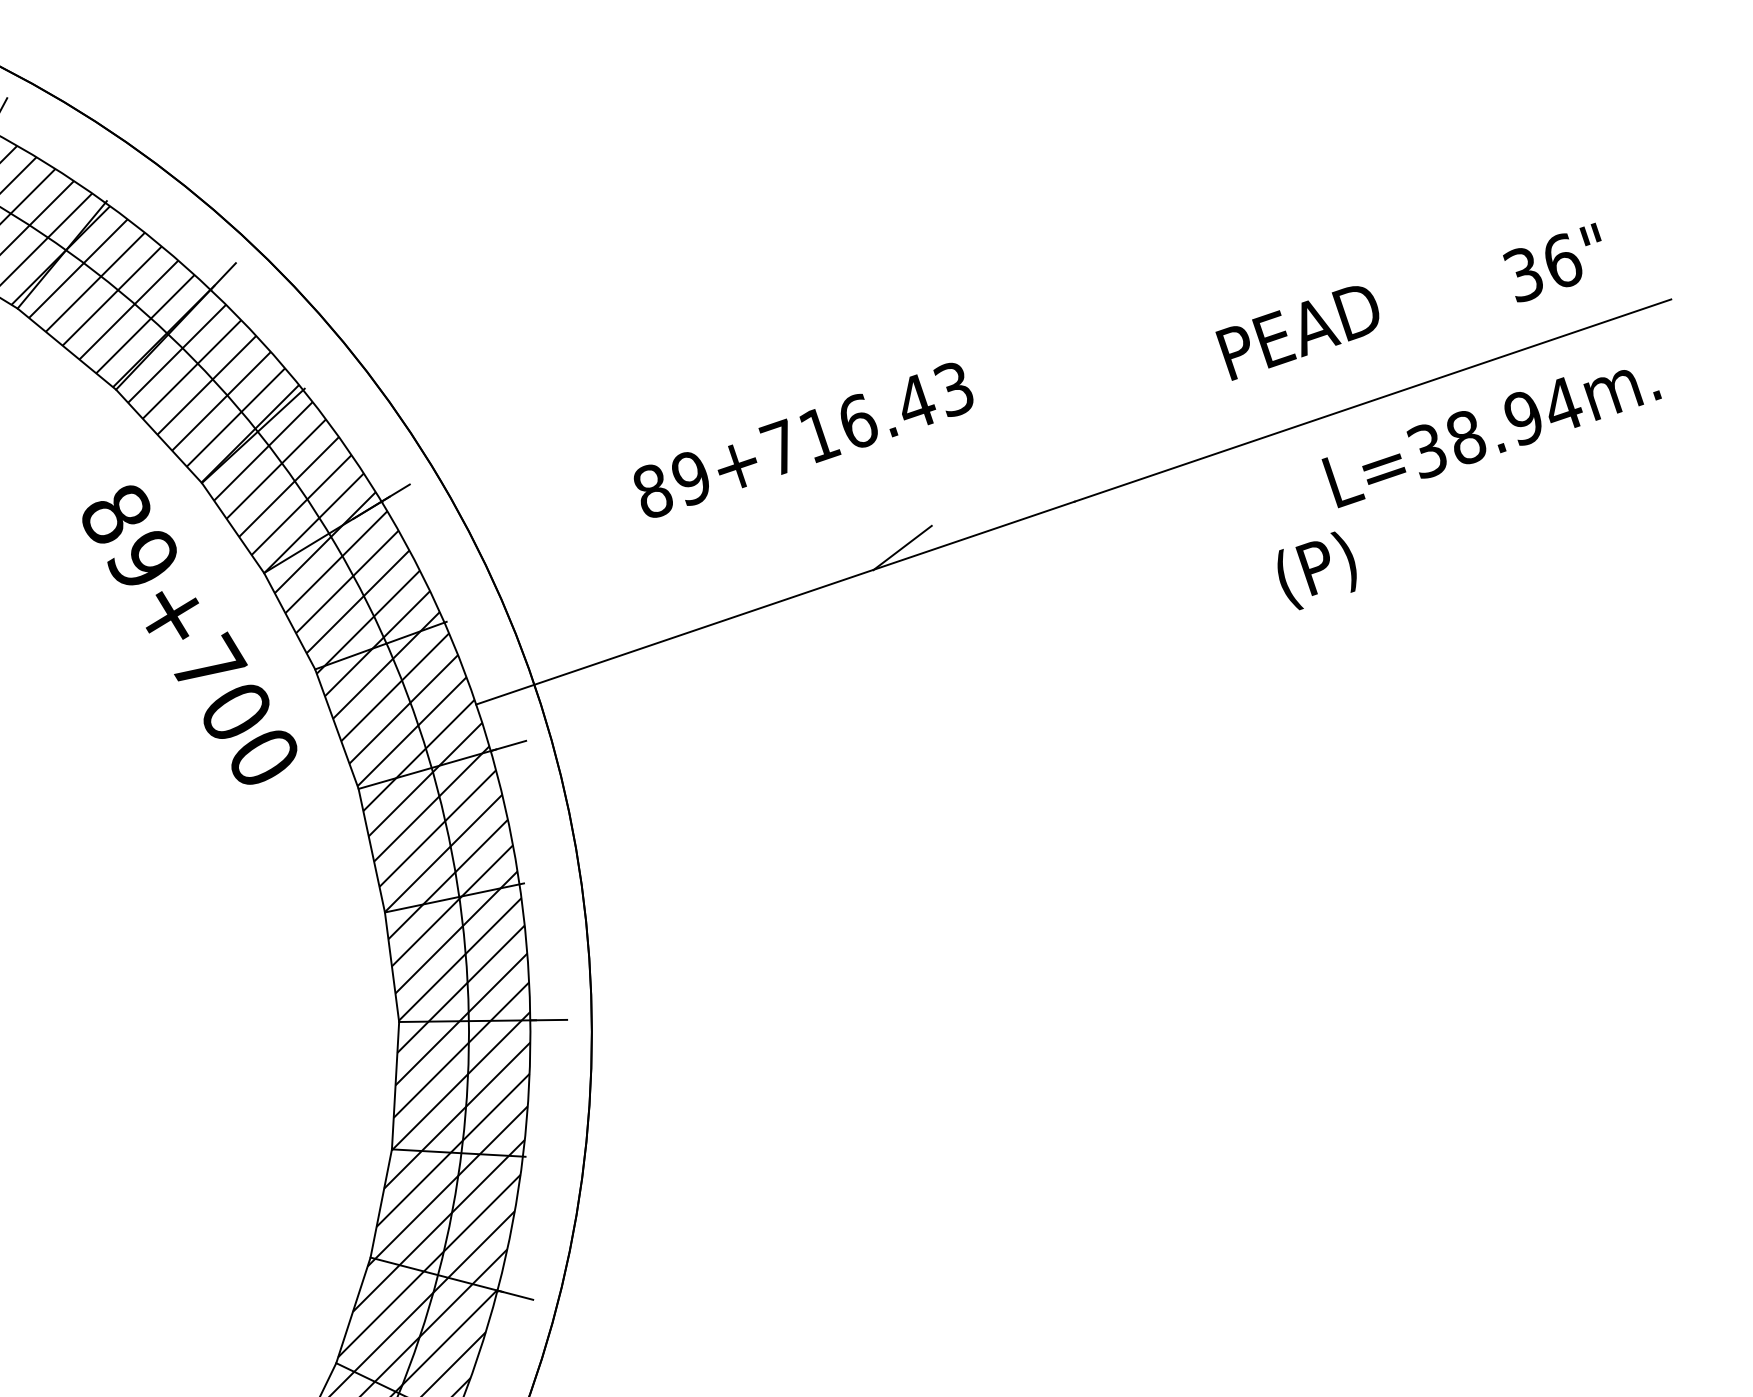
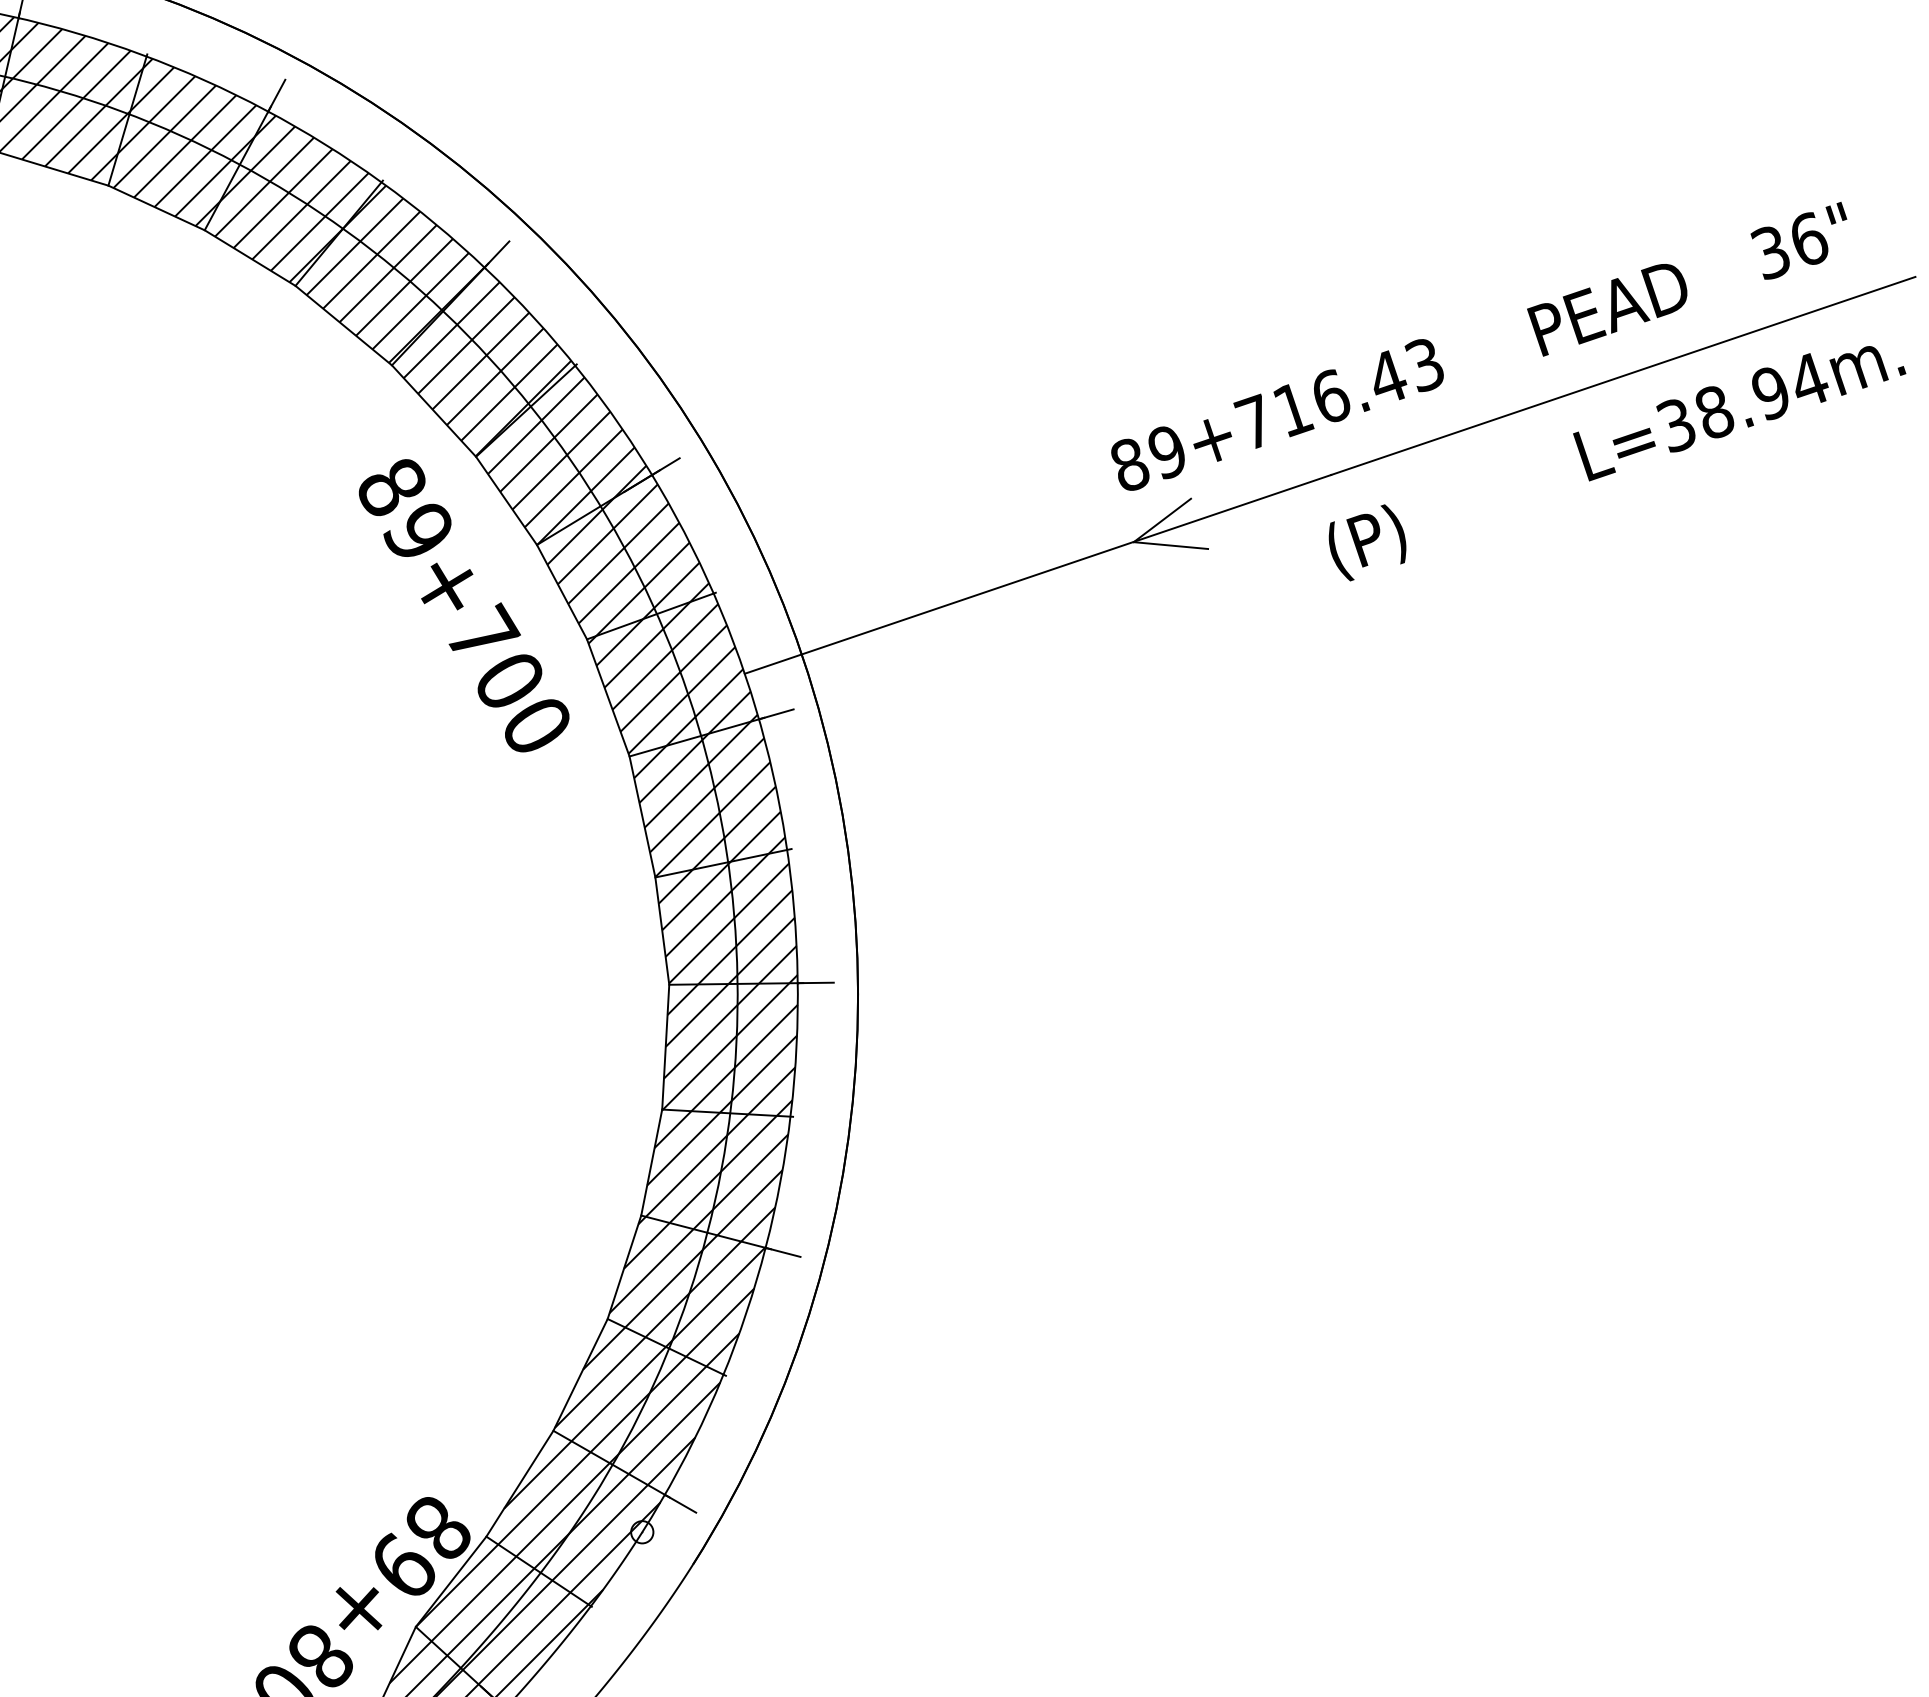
text: (1297, 333) -> (1607, 310), moved
text: (803, 439) -> (1277, 414), moved
text: (1317, 570) -> (1367, 542), moved
line: (910, 573) -> (1170, 545), added

